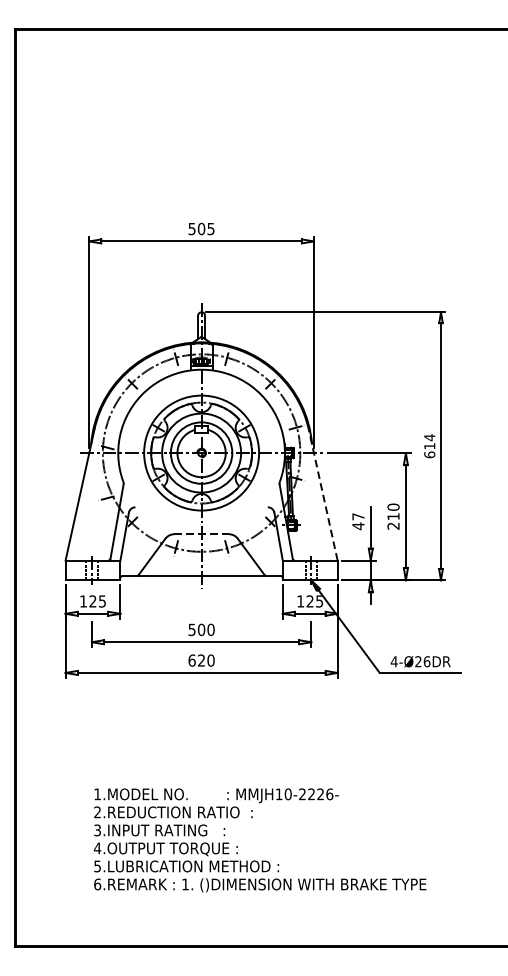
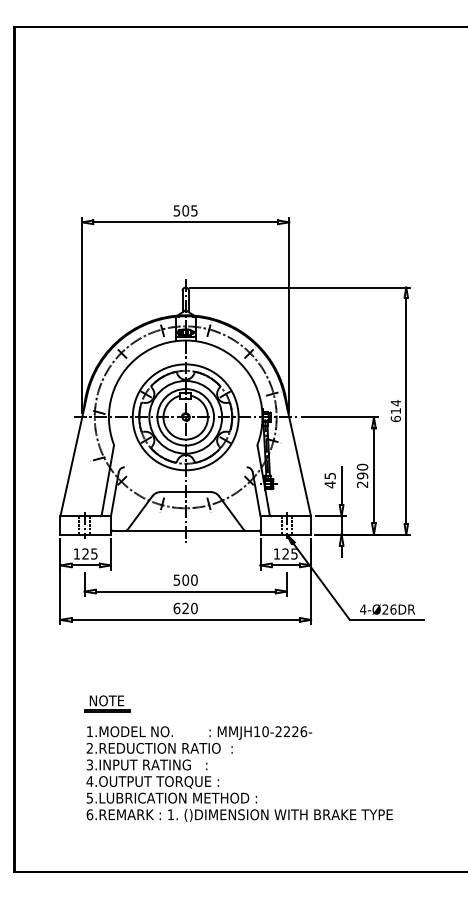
line: (322, 494) -> (297, 455), dashed -> solid
text: (357, 516) -> (329, 475), 47 -> 45
text: (393, 516) -> (362, 475), 210 -> 290
line: (202, 534) -> (186, 492), dashed -> solid
part: (116, 763) -> (107, 703), added

